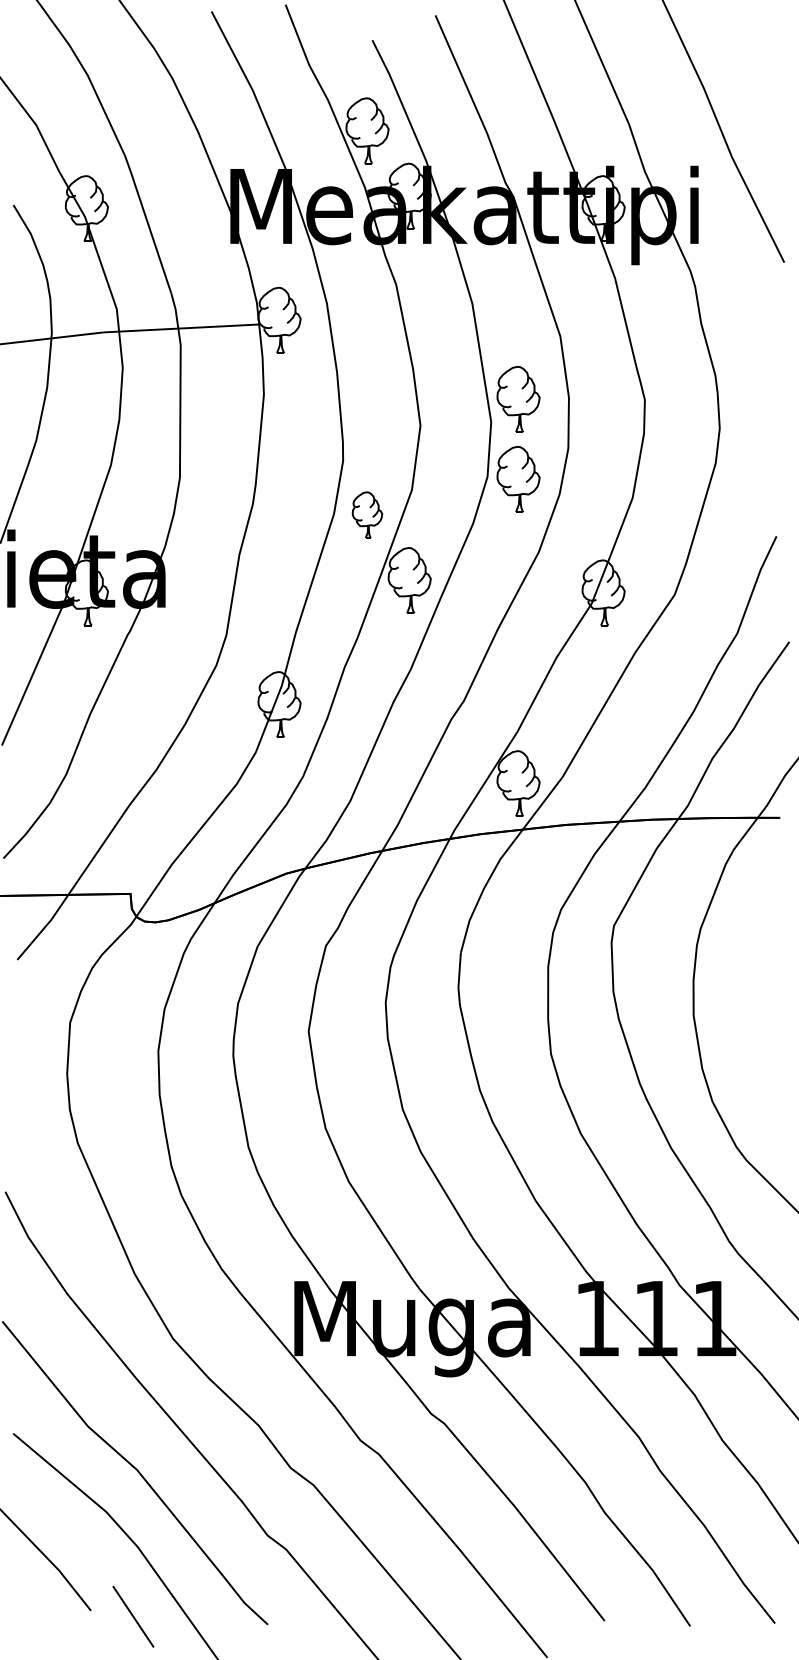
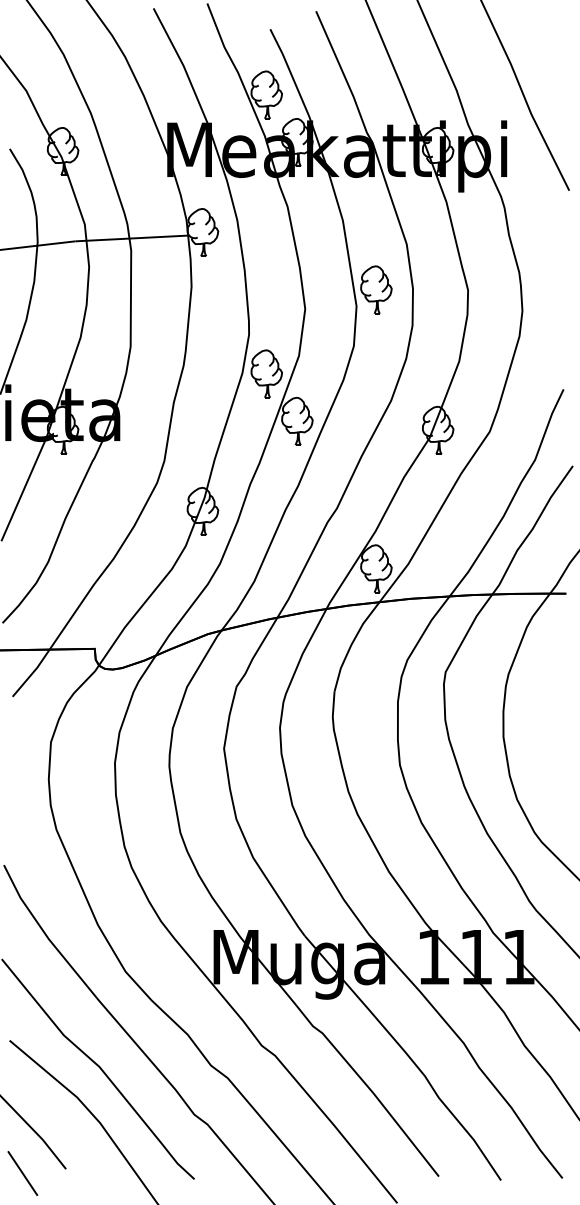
part: (518, 479) -> (376, 348), removed
part: (367, 514) -> (266, 373), size x1.43
line: (133, 1616) -> (22, 1173), moved

